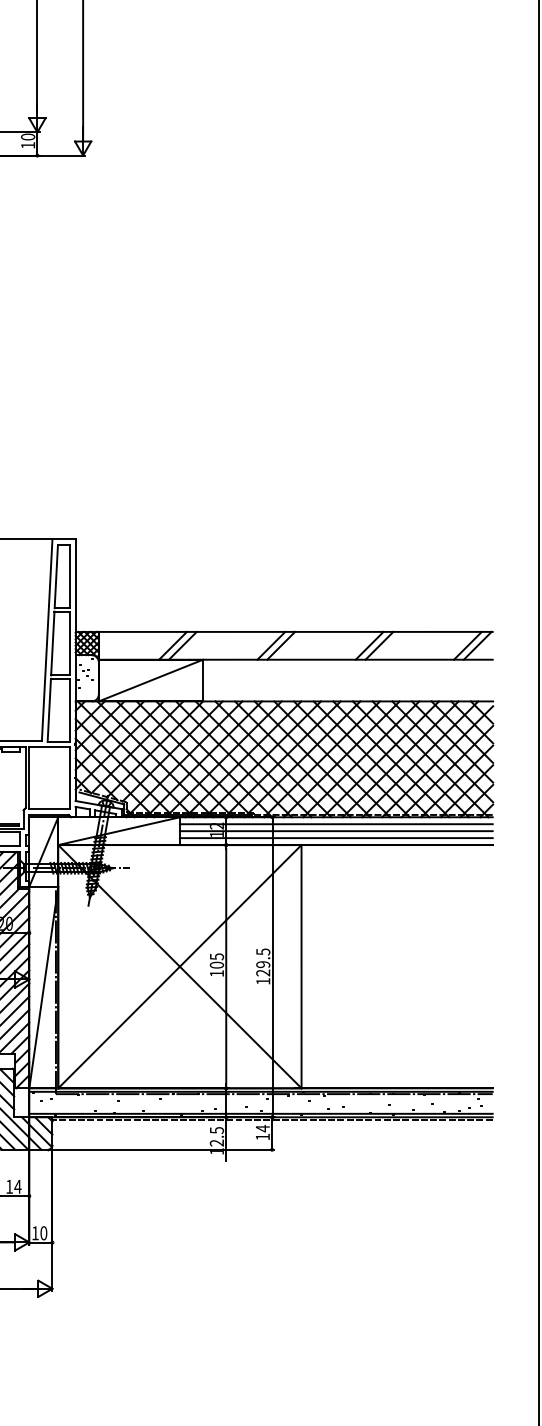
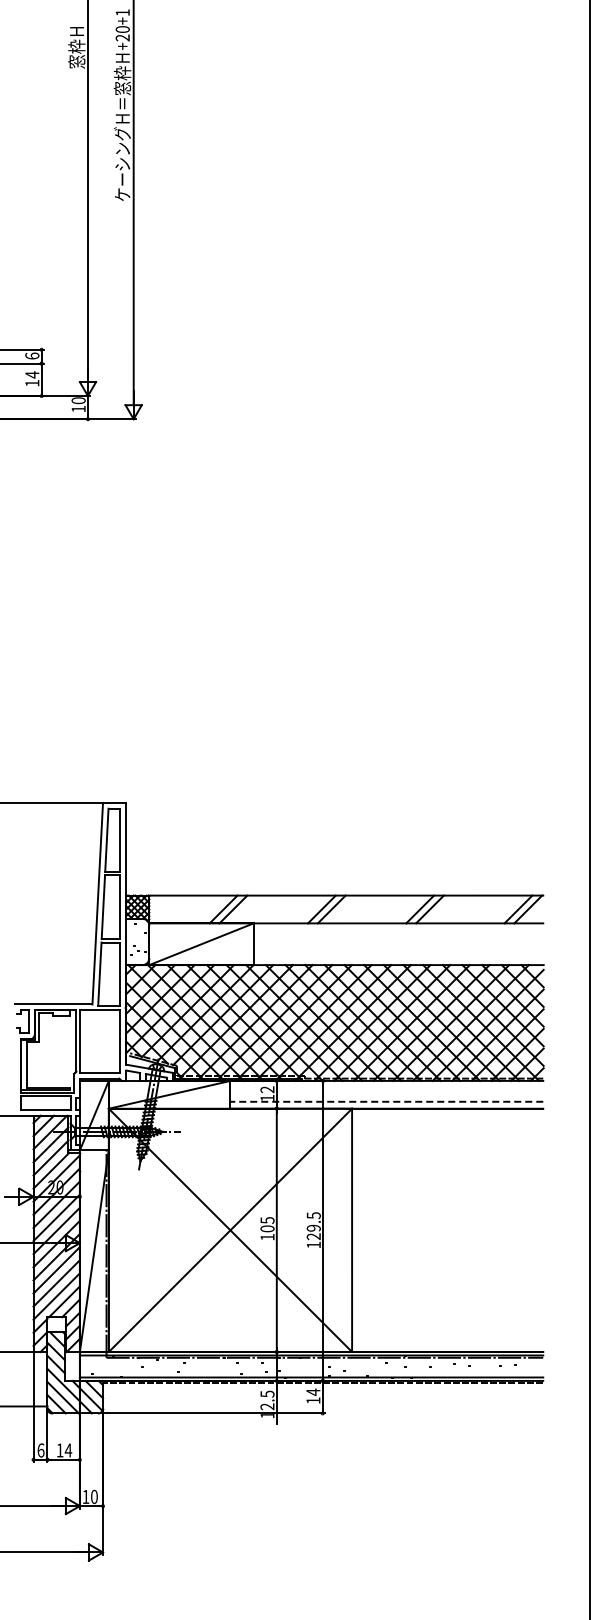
line: (335, 823) -> (386, 1087), removed
line: (335, 830) -> (386, 1094), removed
line: (335, 837) -> (386, 1101), solid -> dashed

